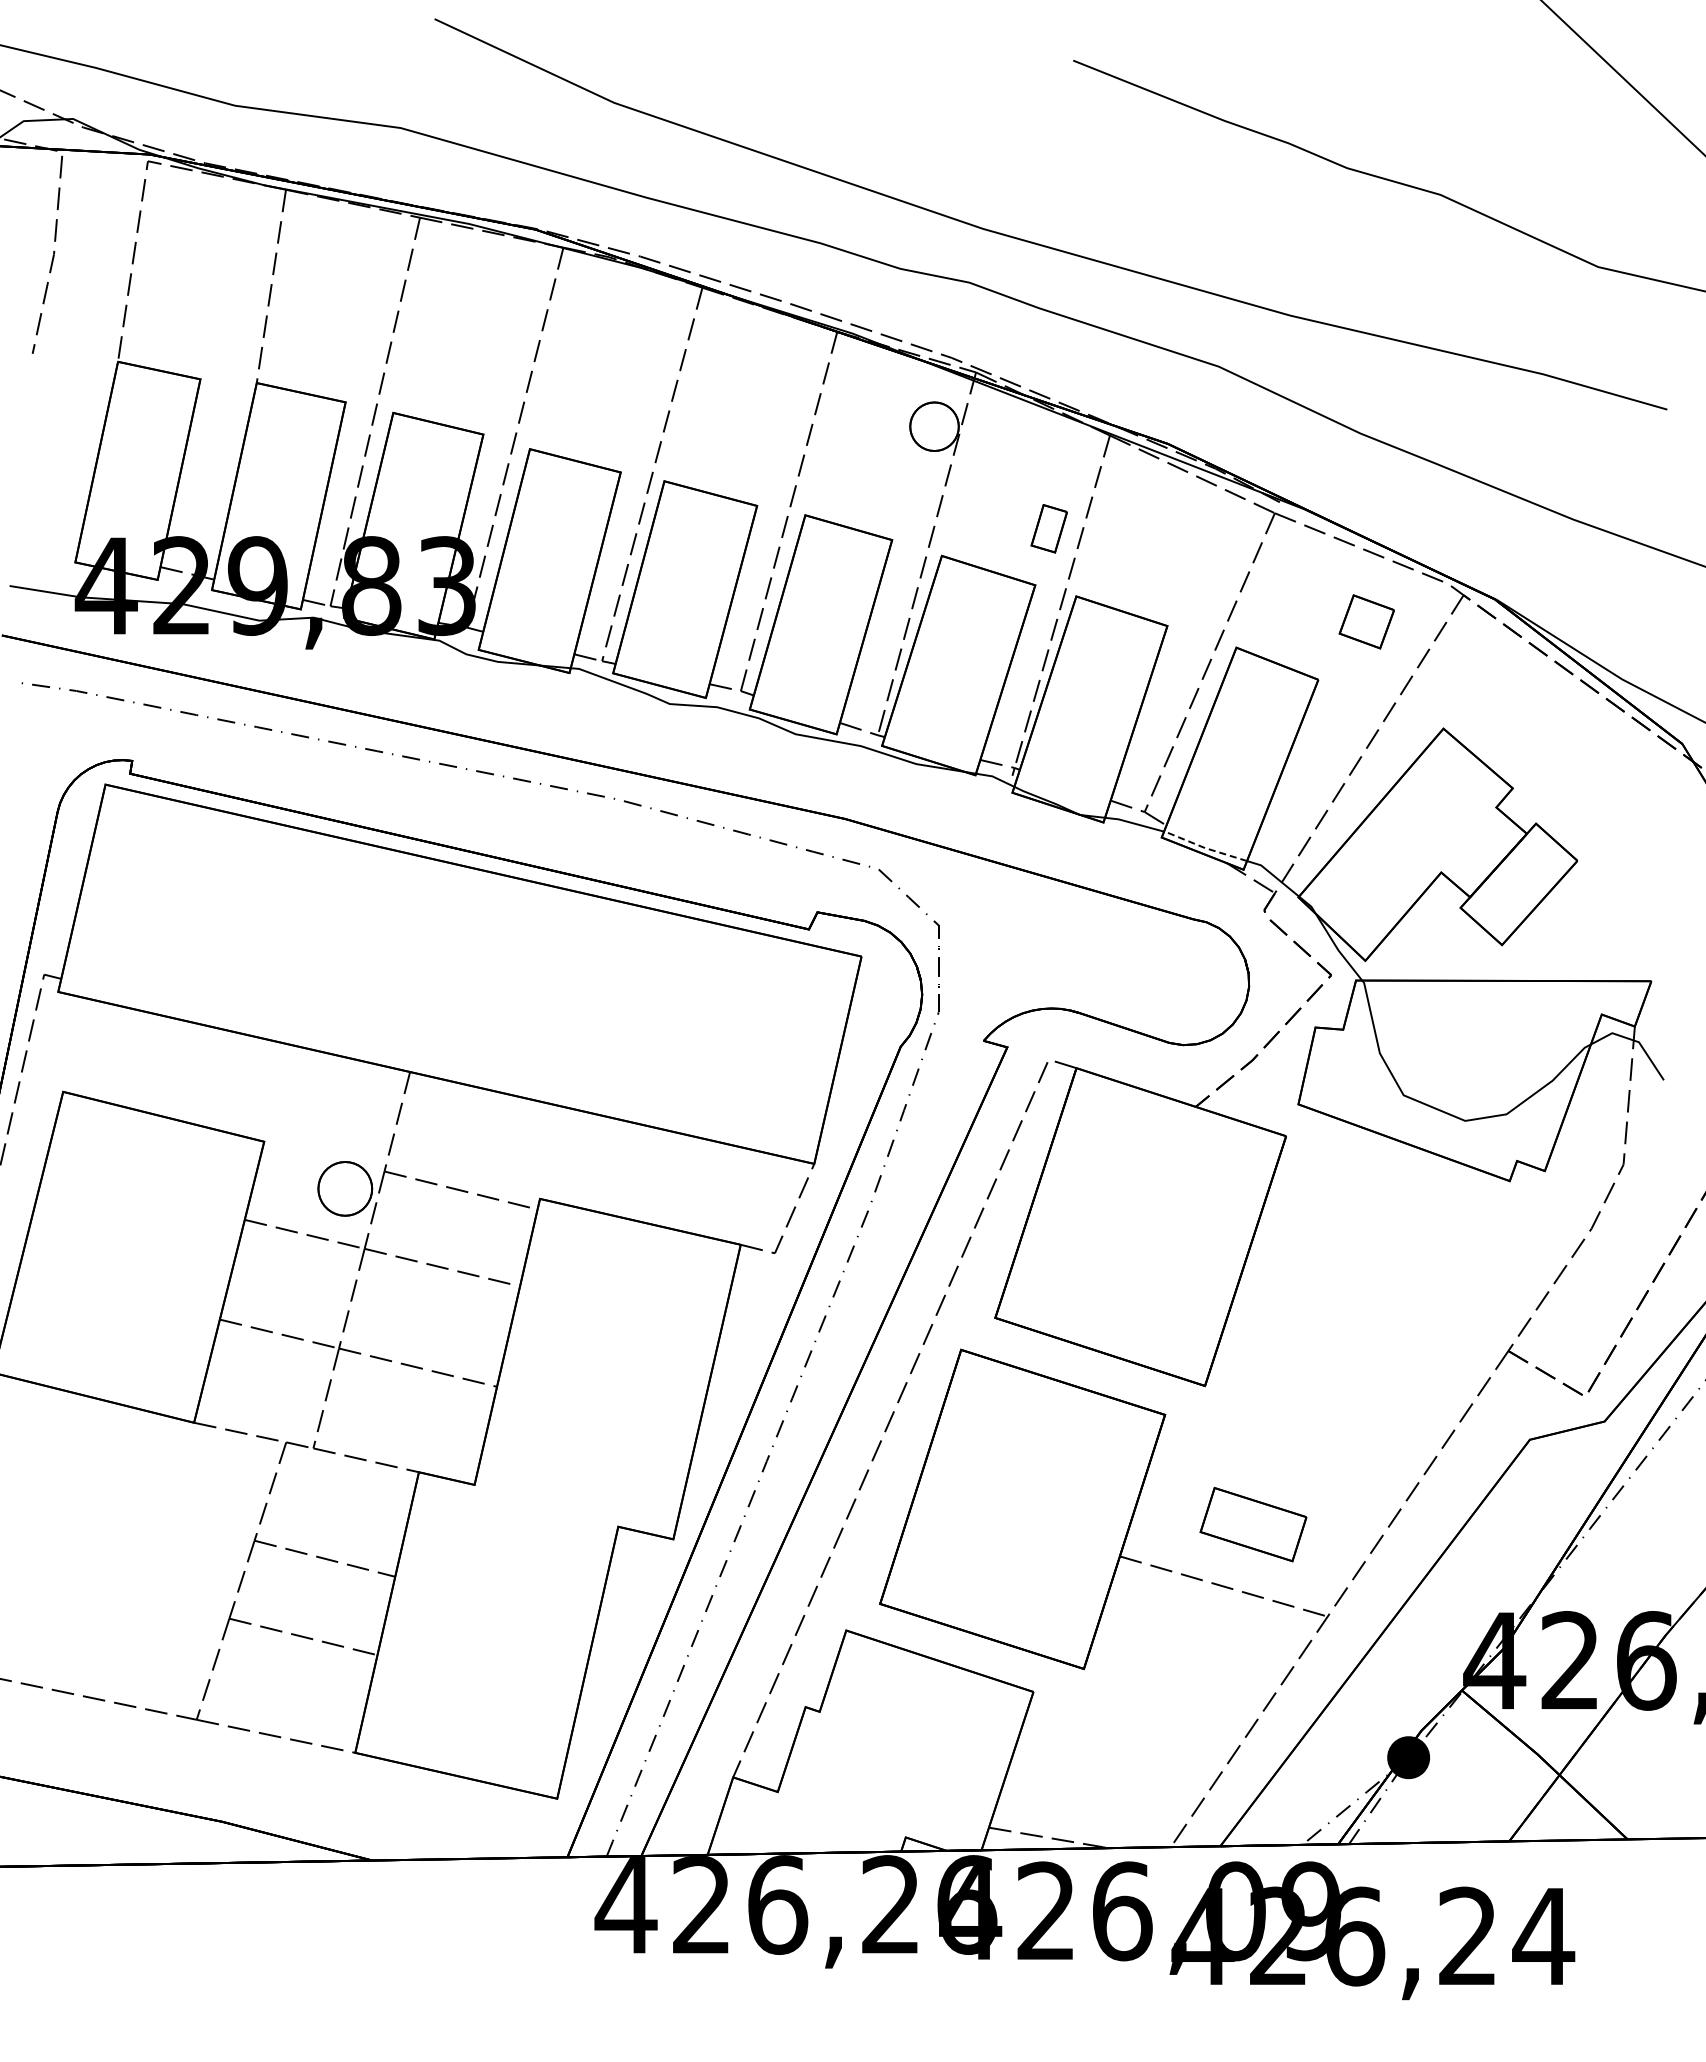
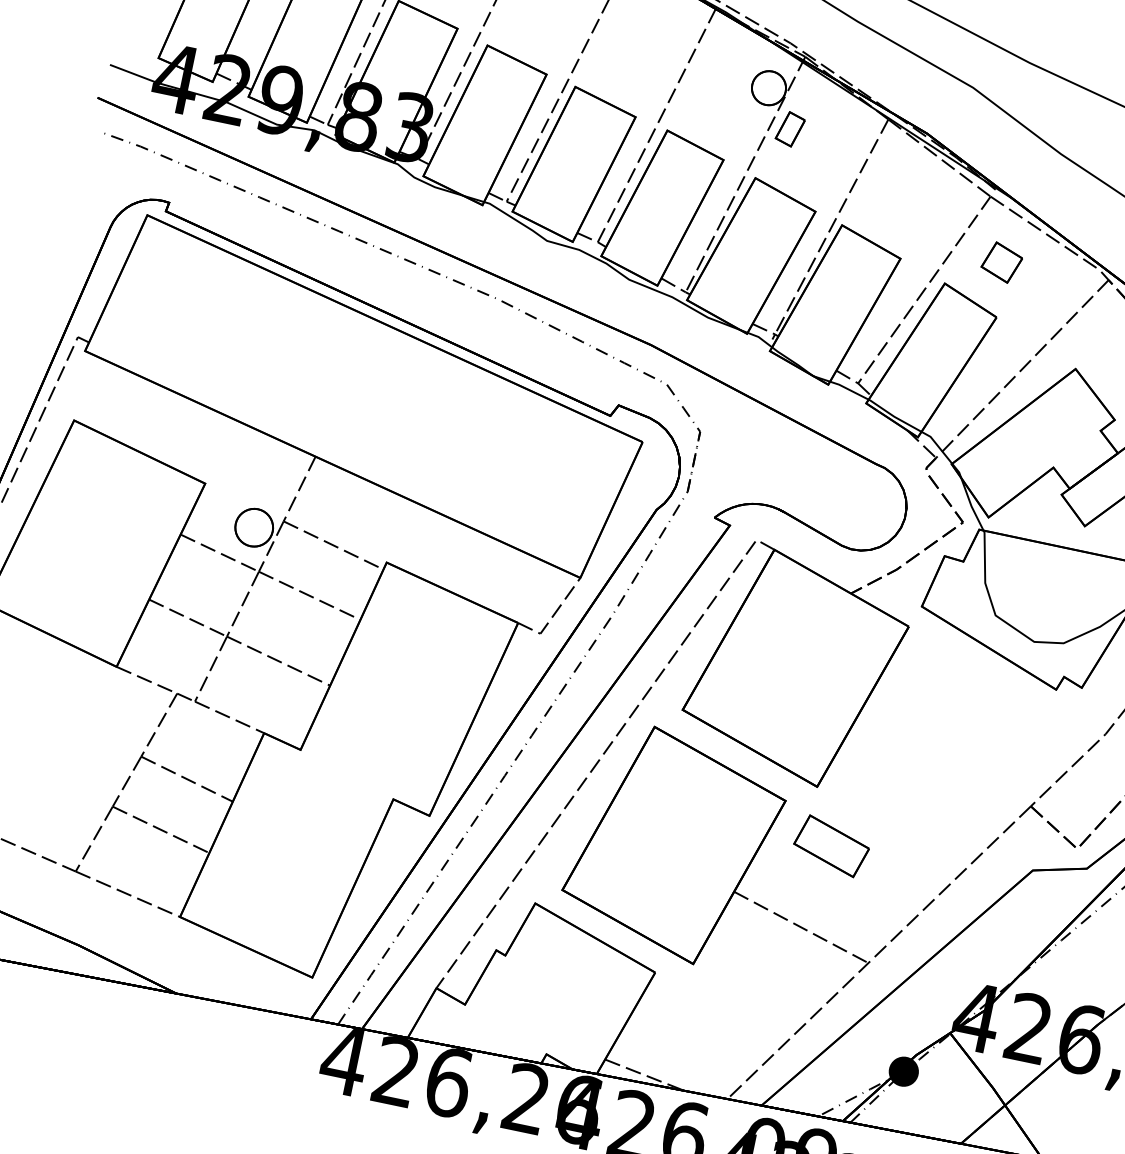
part: (1048, 528) -> (789, 129), moved
part: (1366, 621) -> (1001, 262), moved
line: (1204, 848) -> (894, 417), dashed -> solid
part: (1253, 1524) -> (831, 846), moved

